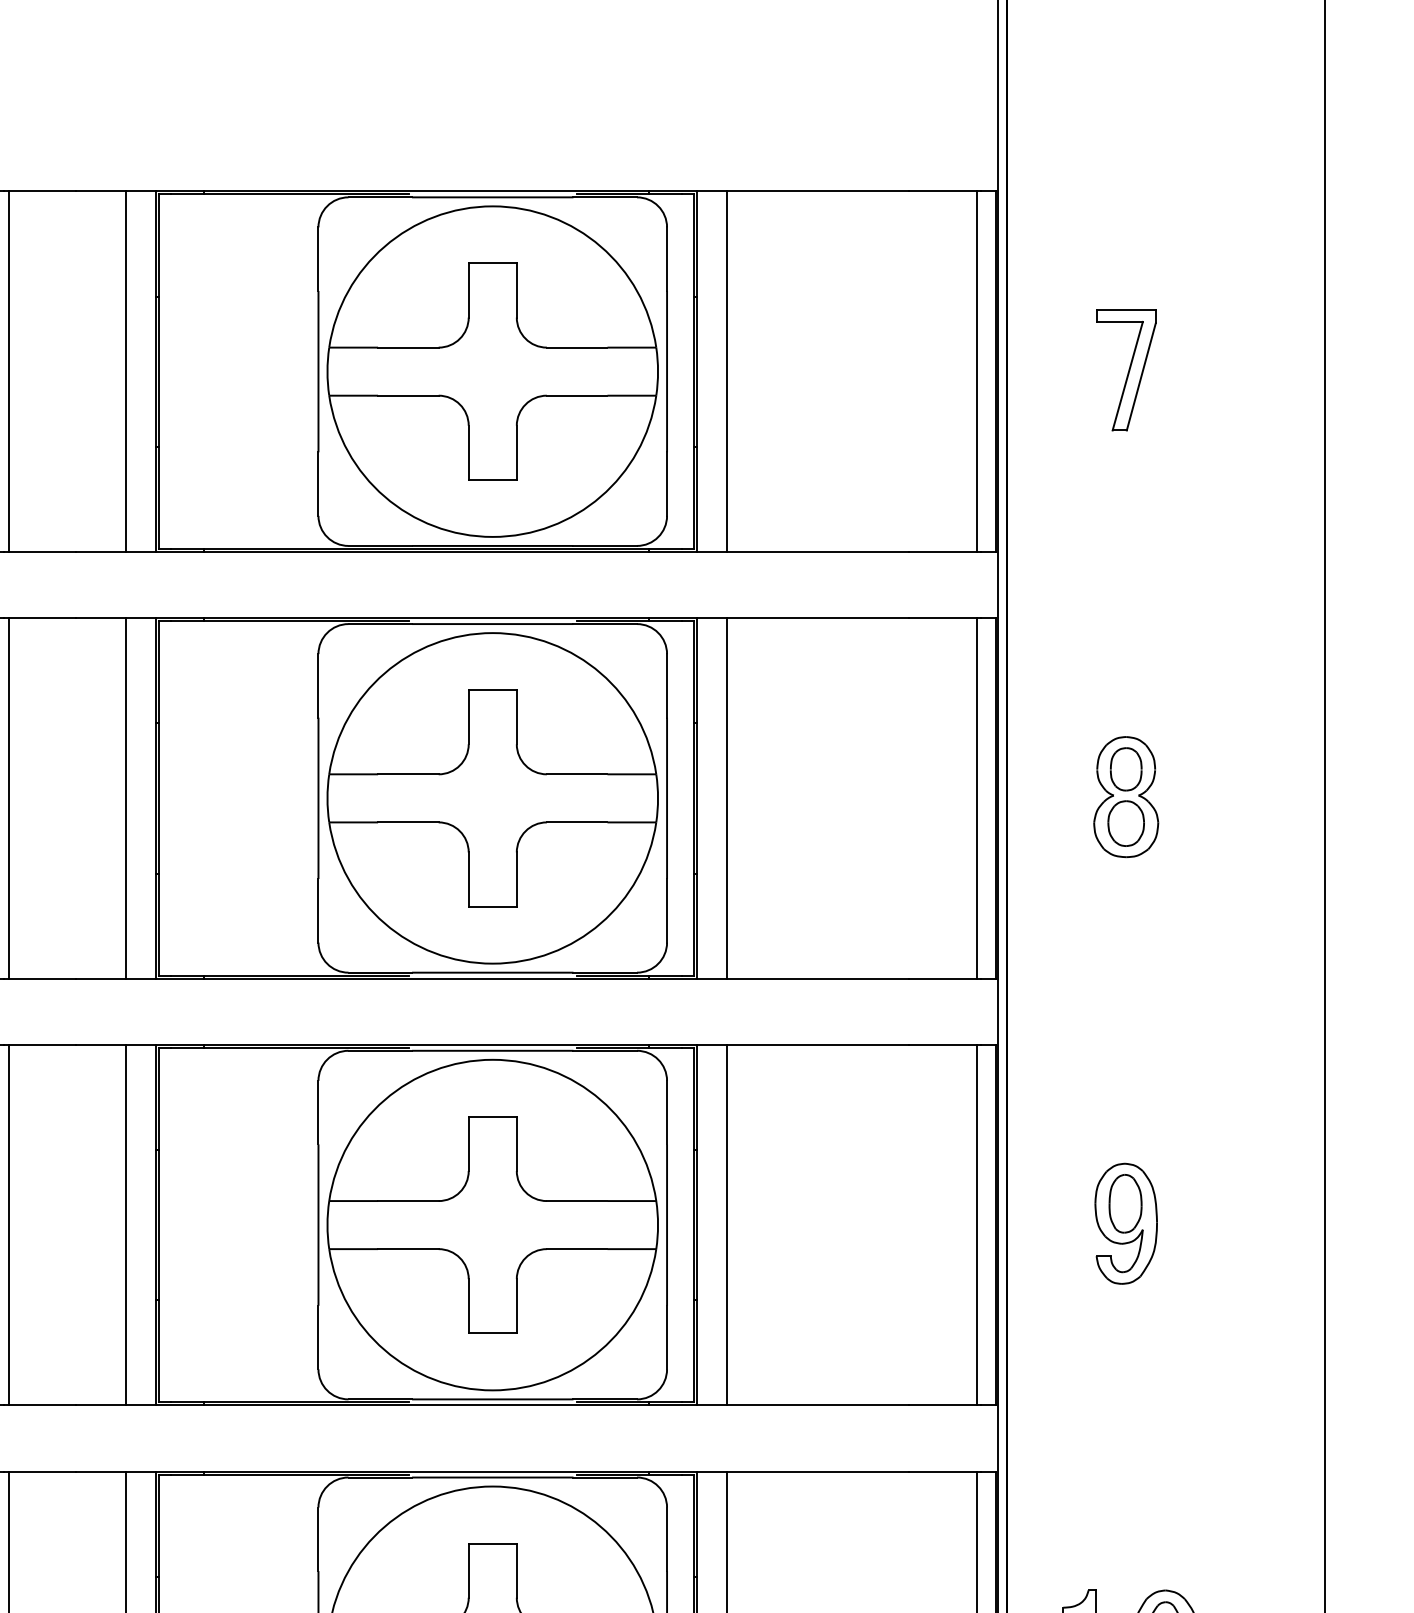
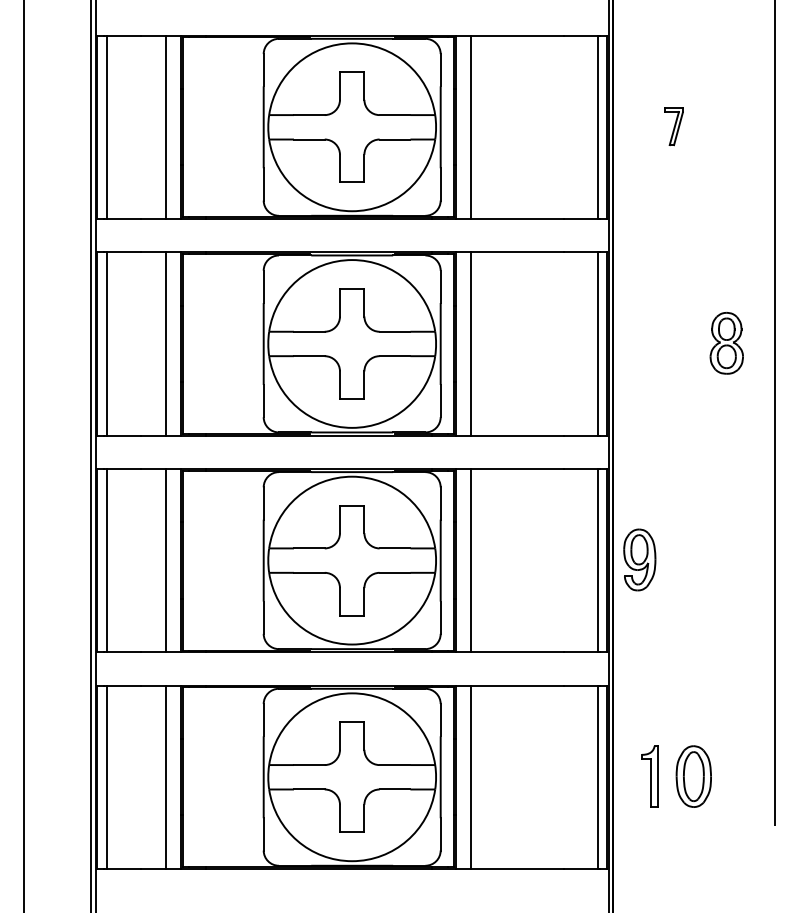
part: (1125, 370) -> (673, 126), size x0.6
part: (1125, 797) -> (726, 343), moved
part: (1125, 1222) -> (639, 559), moved

